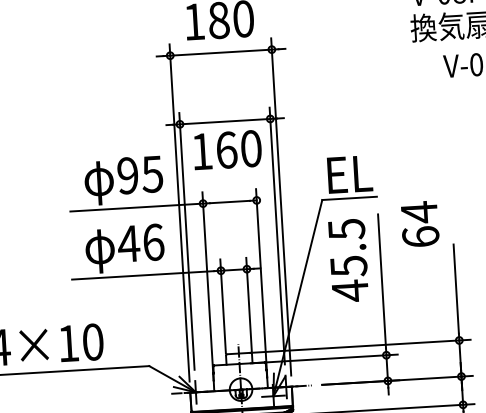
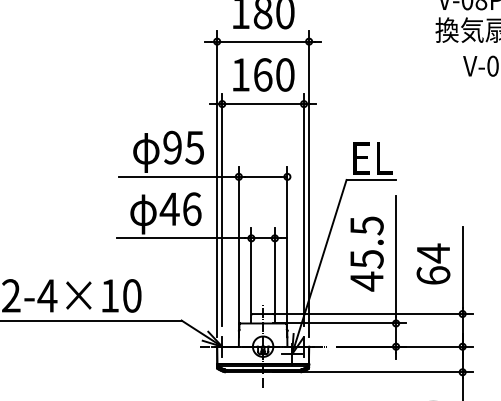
text: (227, 149) -> (263, 74), moved
text: (420, 223) -> (433, 263), moved
text: (347, 260) -> (366, 253), moved

